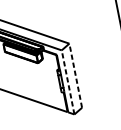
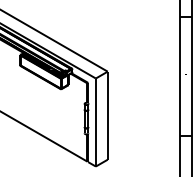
line: (75, 75) -> (107, 115), dashed -> solid
line: (67, 82) -> (95, 122), dashed -> solid

